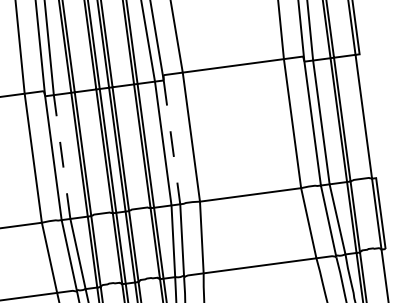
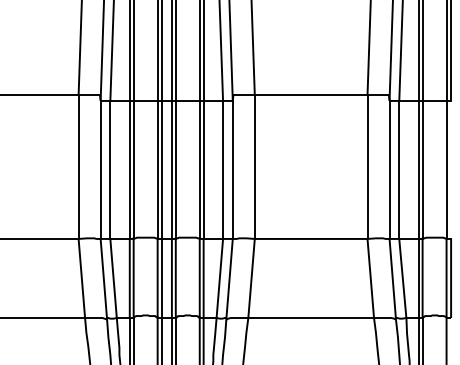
line: (171, 142) -> (232, 170), dashed -> solid
line: (62, 156) -> (110, 169), dashed -> solid

